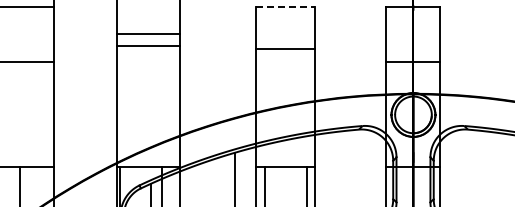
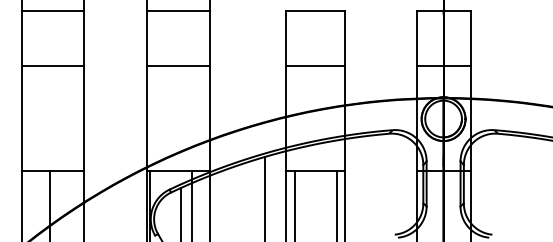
line: (286, 7) -> (316, 11), dashed -> solid
line: (148, 34) -> (178, 11), moved
line: (148, 46) -> (178, 66), moved
line: (285, 49) -> (315, 66), moved

